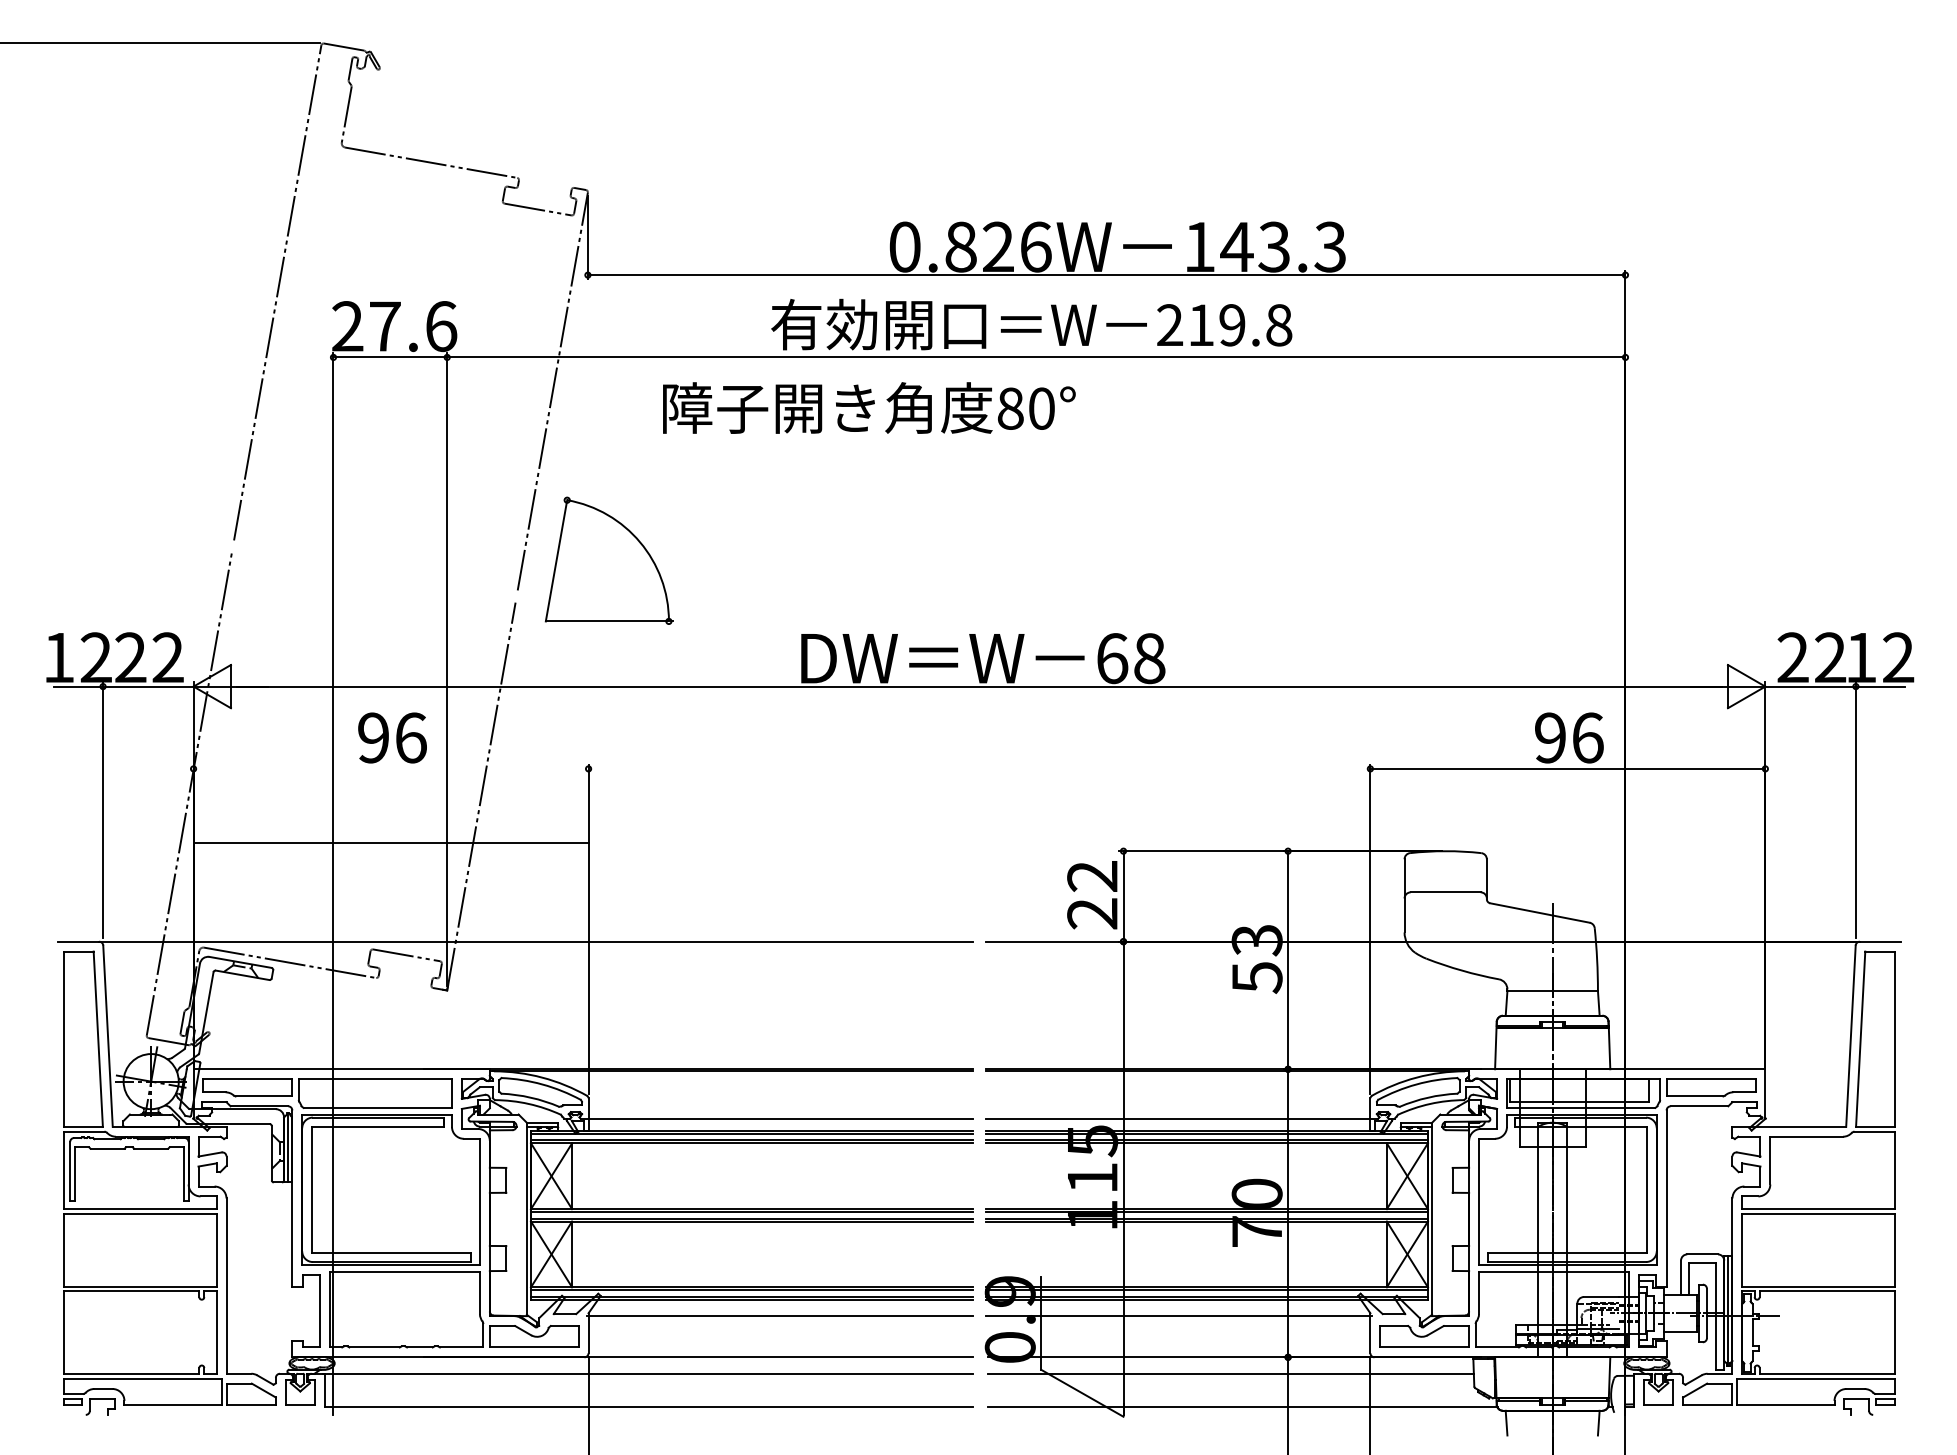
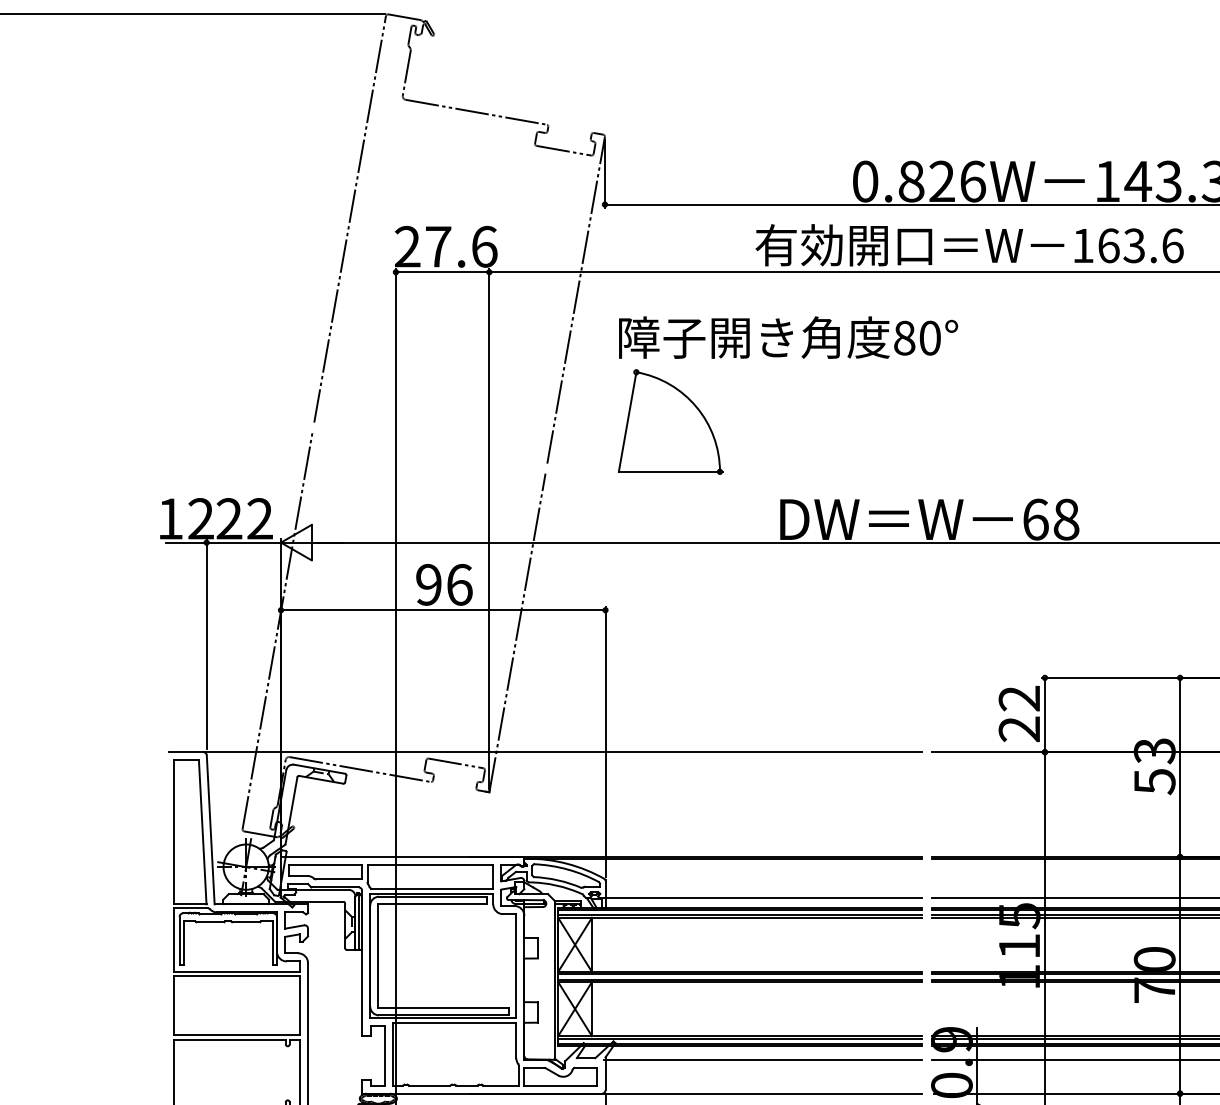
text: (1224, 325) -> (1127, 245), 219.8 -> 163.6
text: (869, 407) -> (788, 337), moved
part: (608, 560) -> (670, 421), moved
line: (390, 842) -> (442, 609), moved

